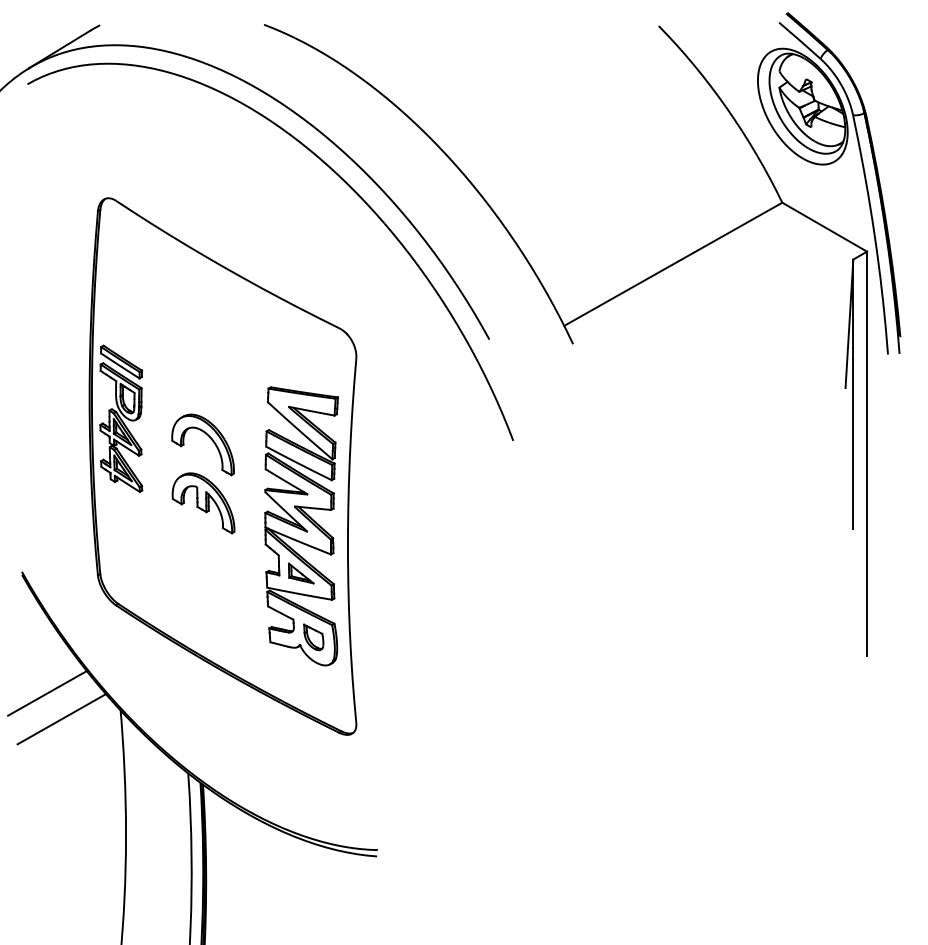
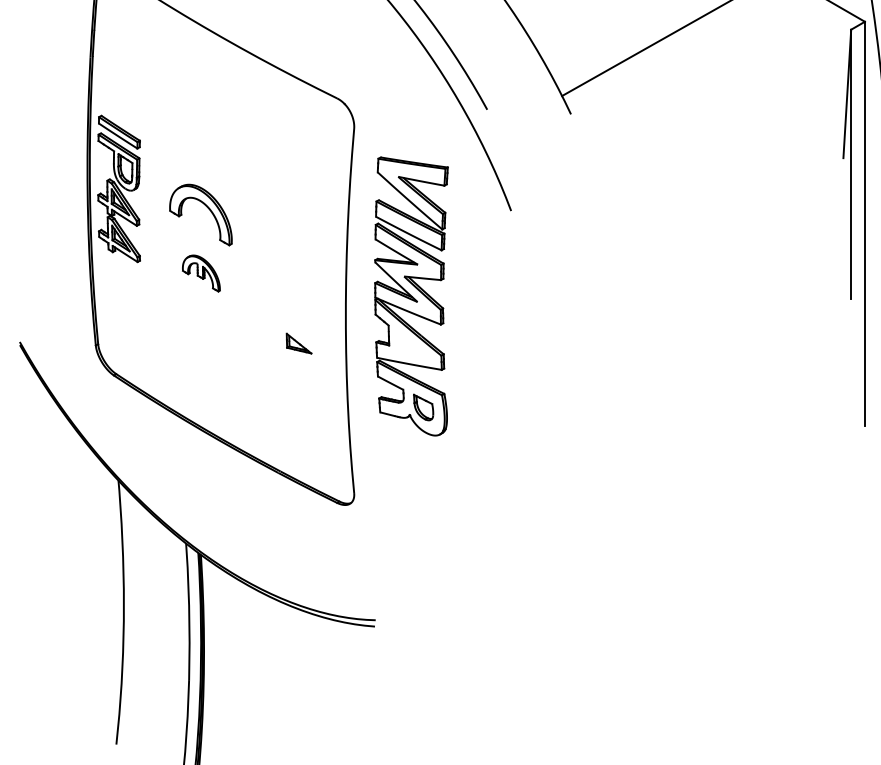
part: (203, 503) -> (201, 273), size x0.6
part: (301, 526) -> (411, 296), moved
line: (47, 693) -> (45, 463), removed
line: (61, 719) -> (59, 489), removed

